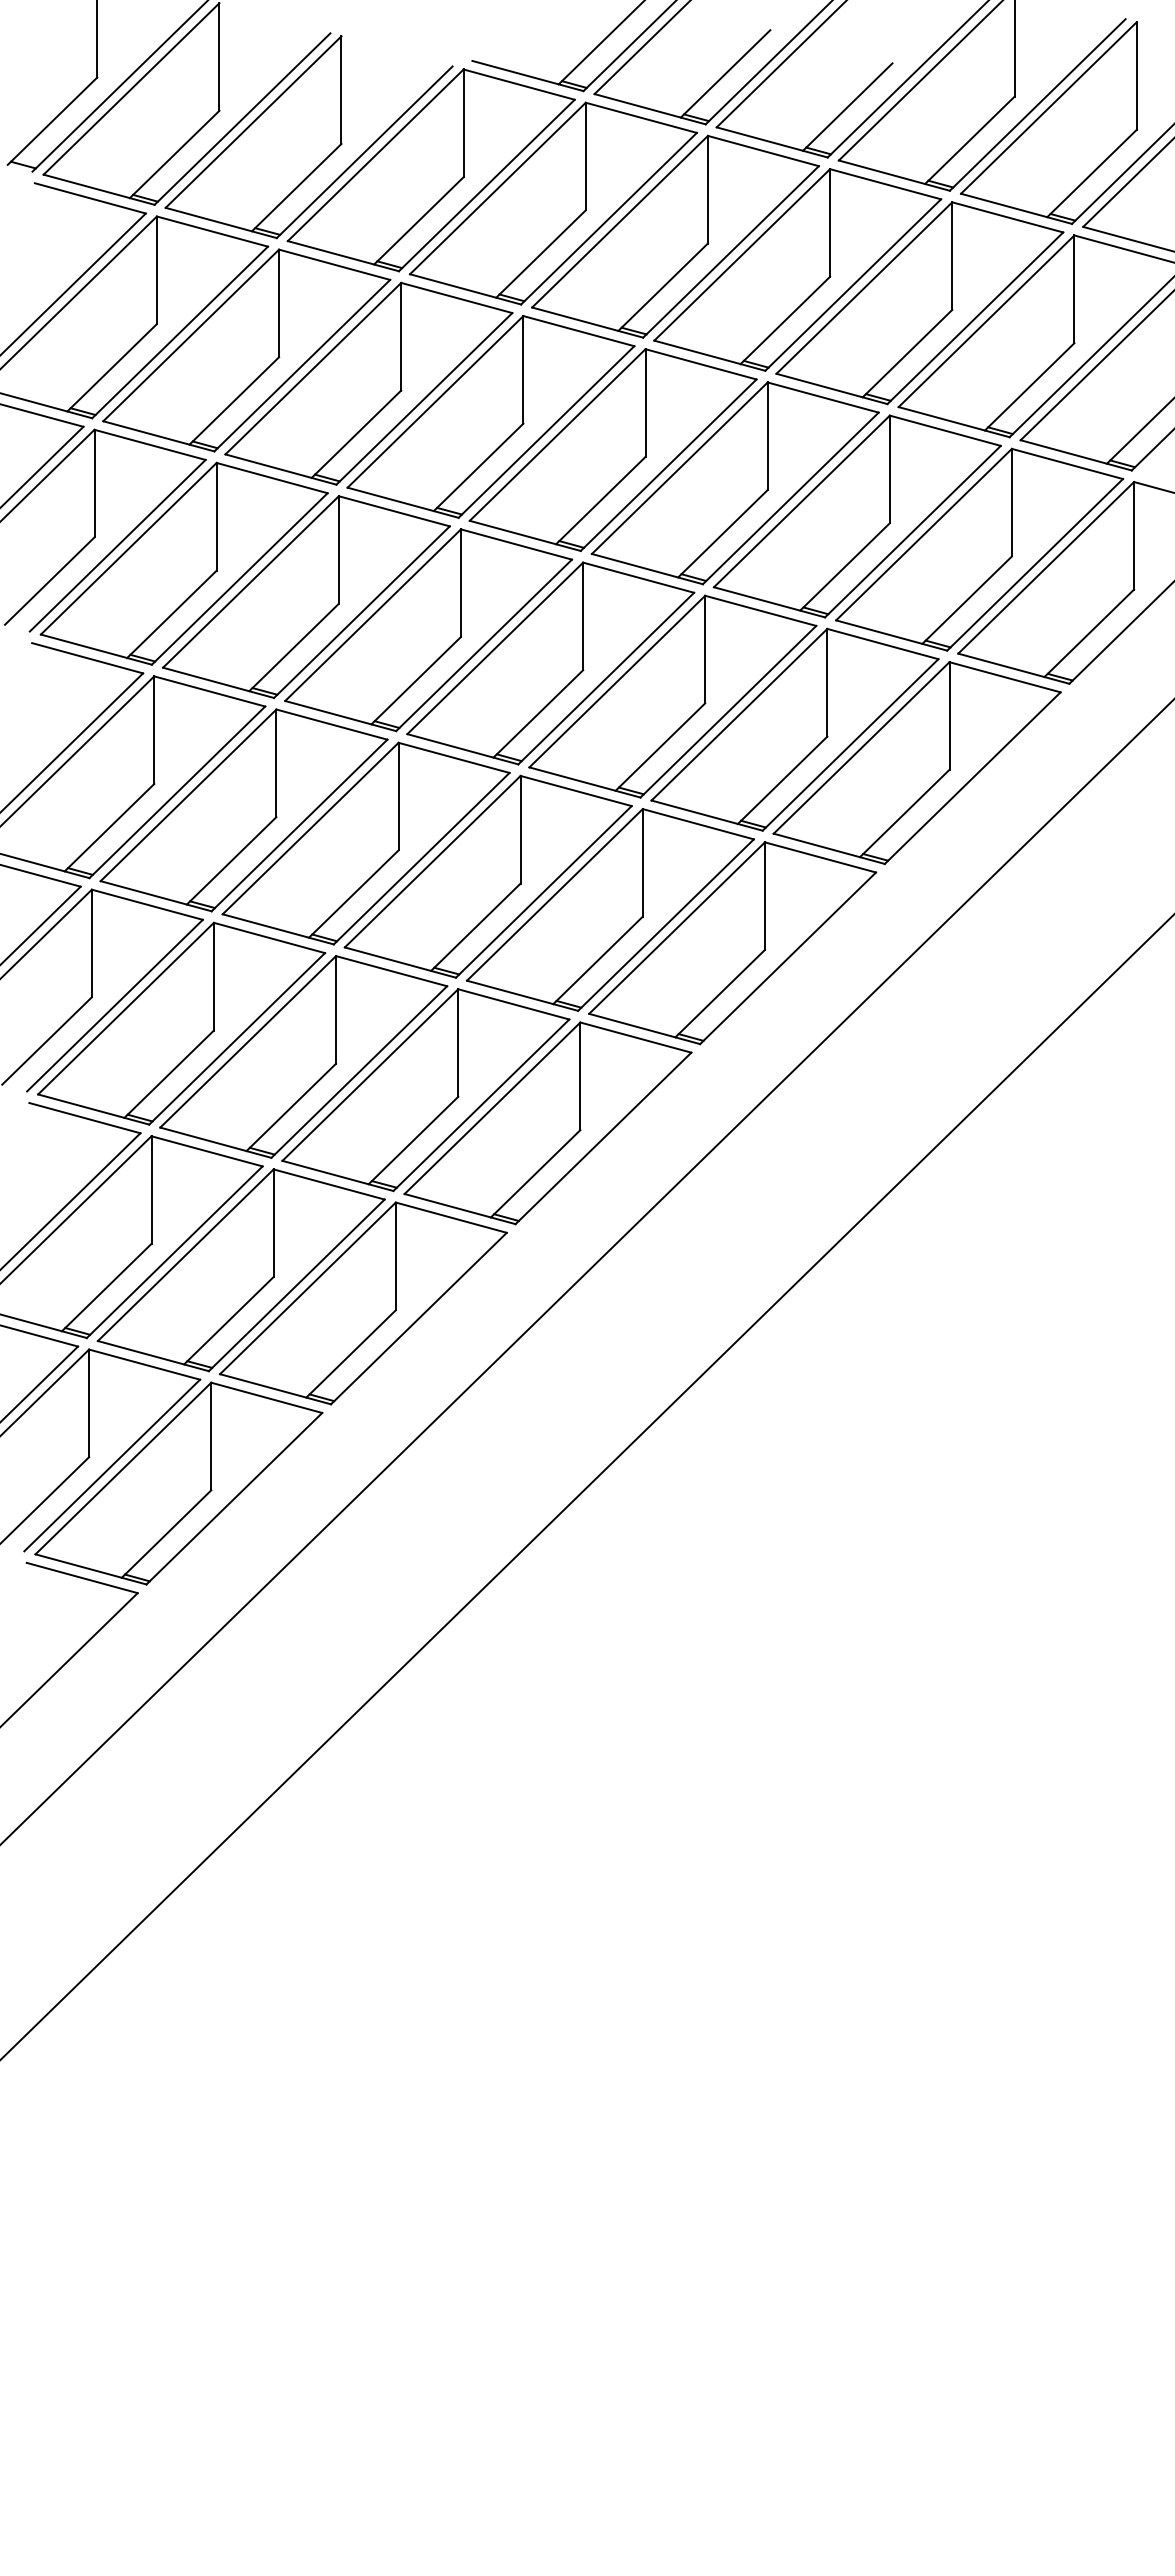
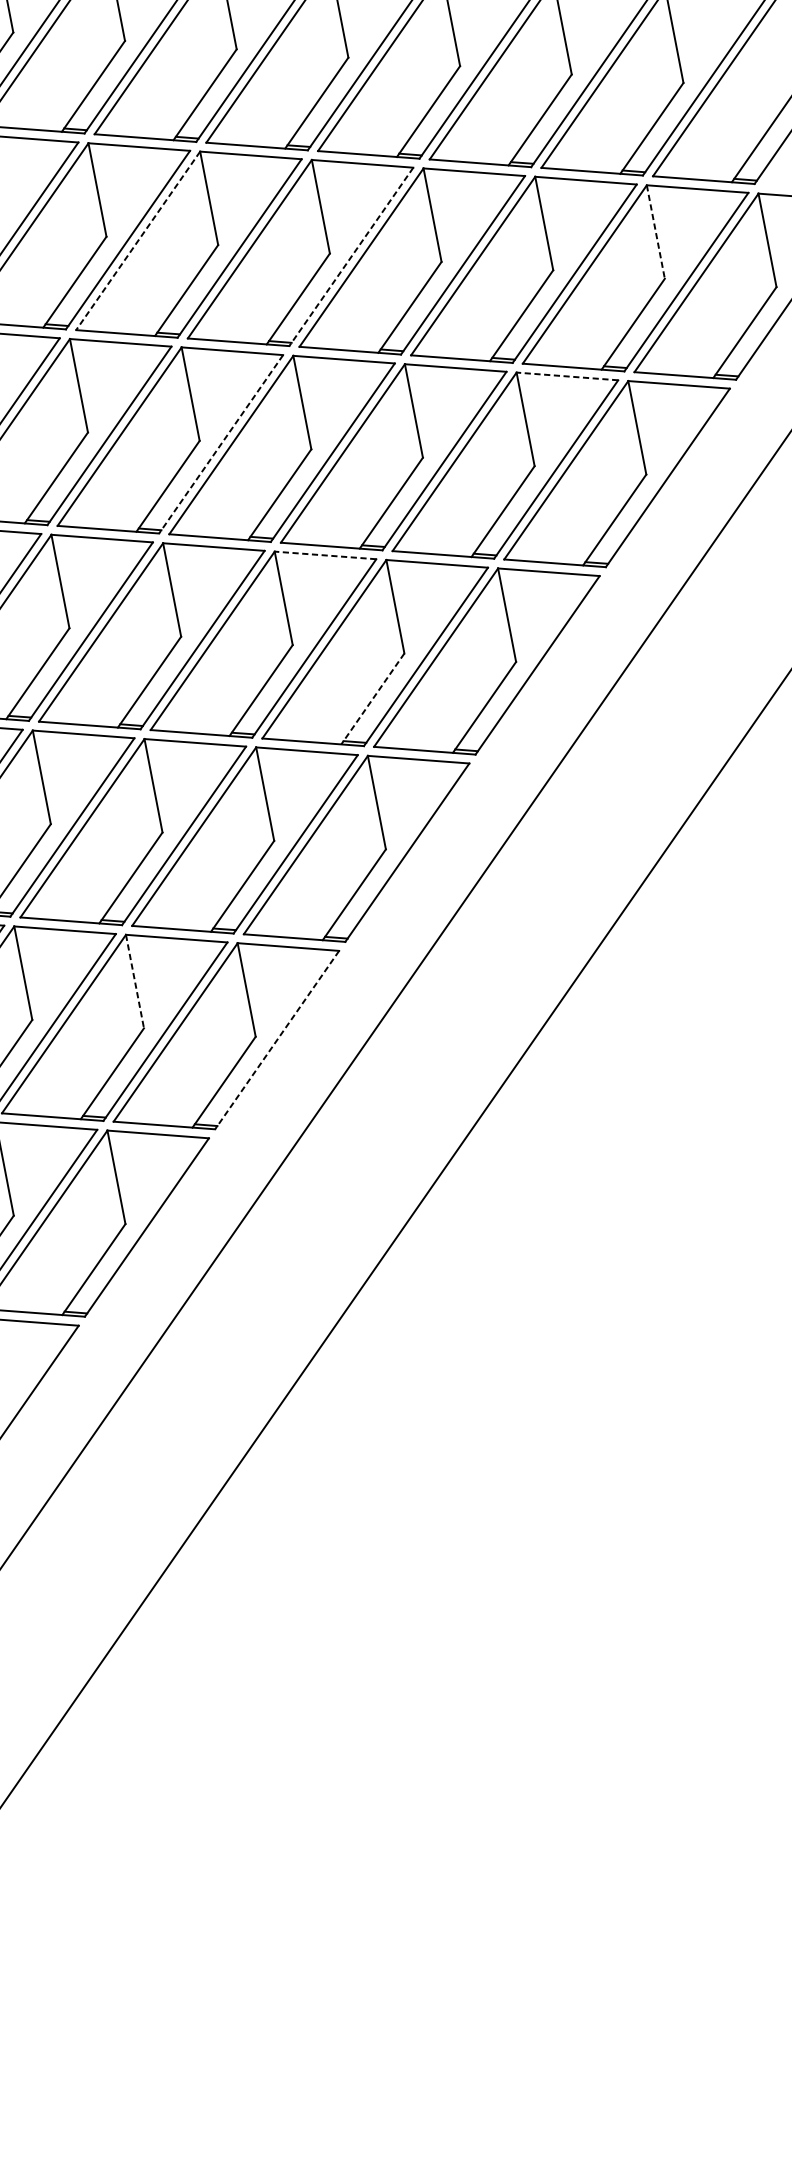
line: (435, 401) -> (138, 240), solid -> dashed
line: (668, 465) -> (351, 257), solid -> dashed
line: (1011, 502) -> (655, 231), solid -> dashed
line: (882, 644) -> (567, 376), solid -> dashed
line: (484, 645) -> (221, 444), solid -> dashed
line: (576, 791) -> (325, 555), solid -> dashed
line: (598, 960) -> (373, 698), solid -> dashed
line: (273, 1223) -> (134, 981), solid -> dashed
line: (418, 1318) -> (276, 1040), solid -> dashed

